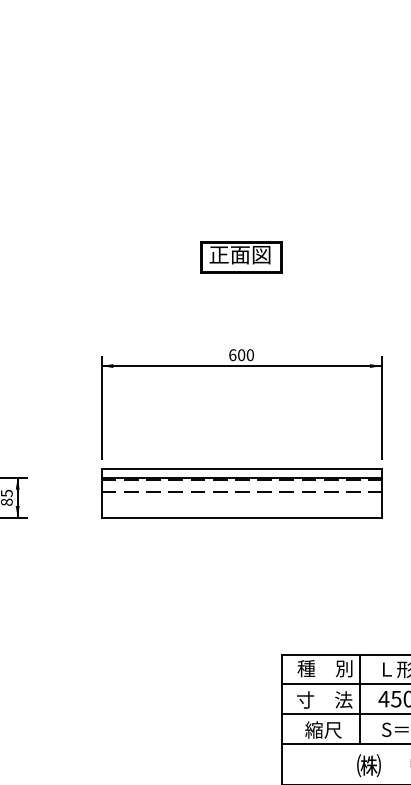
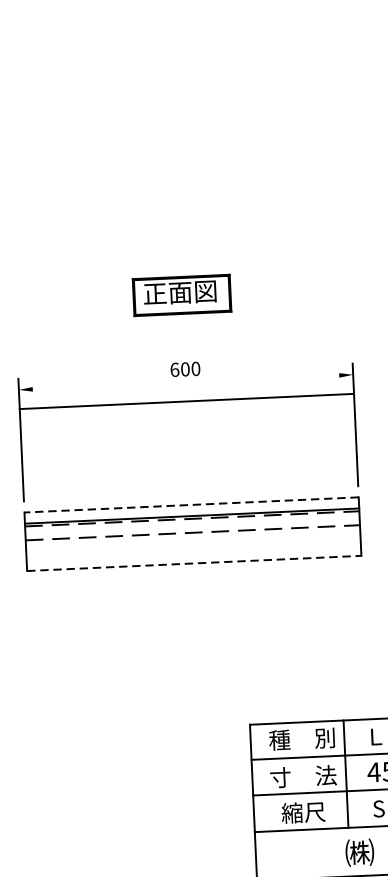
part: (241, 257) -> (181, 295), moved
line: (241, 366) -> (186, 402), moved
line: (241, 468) -> (191, 504), solid -> dashed
line: (241, 517) -> (194, 563), solid -> dashed

